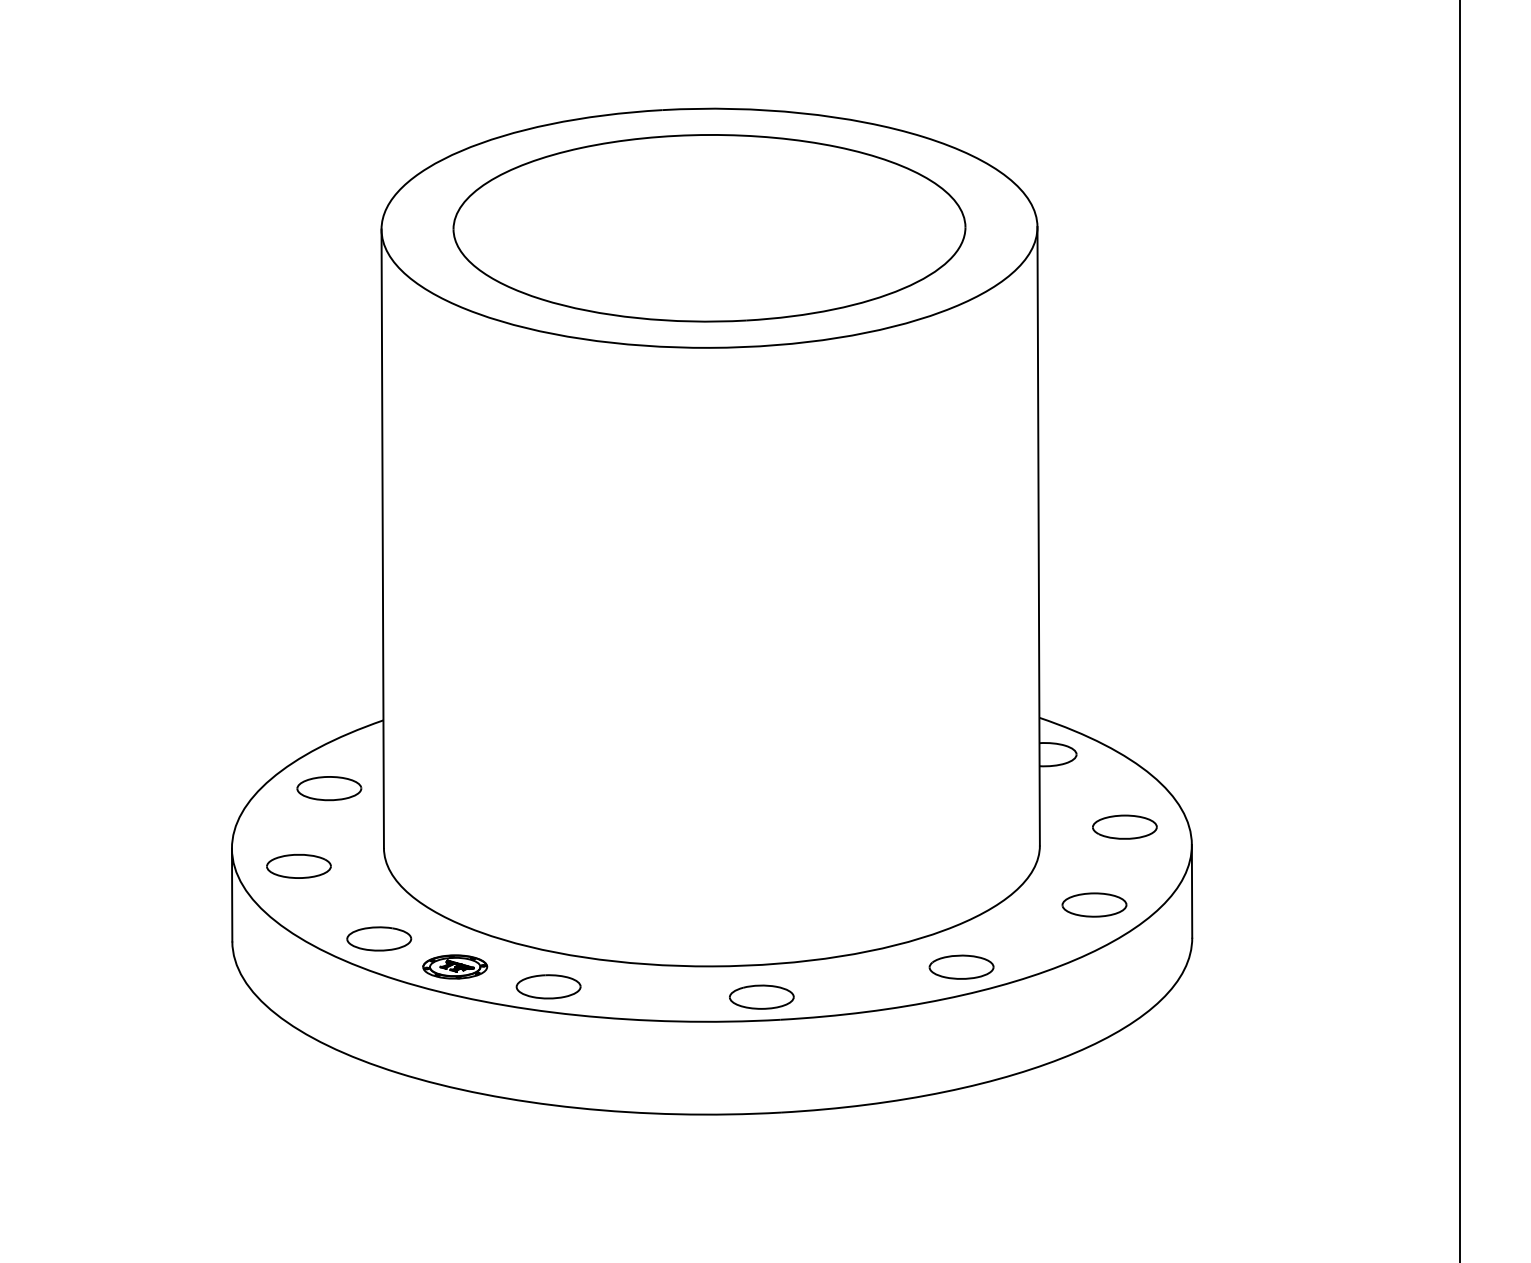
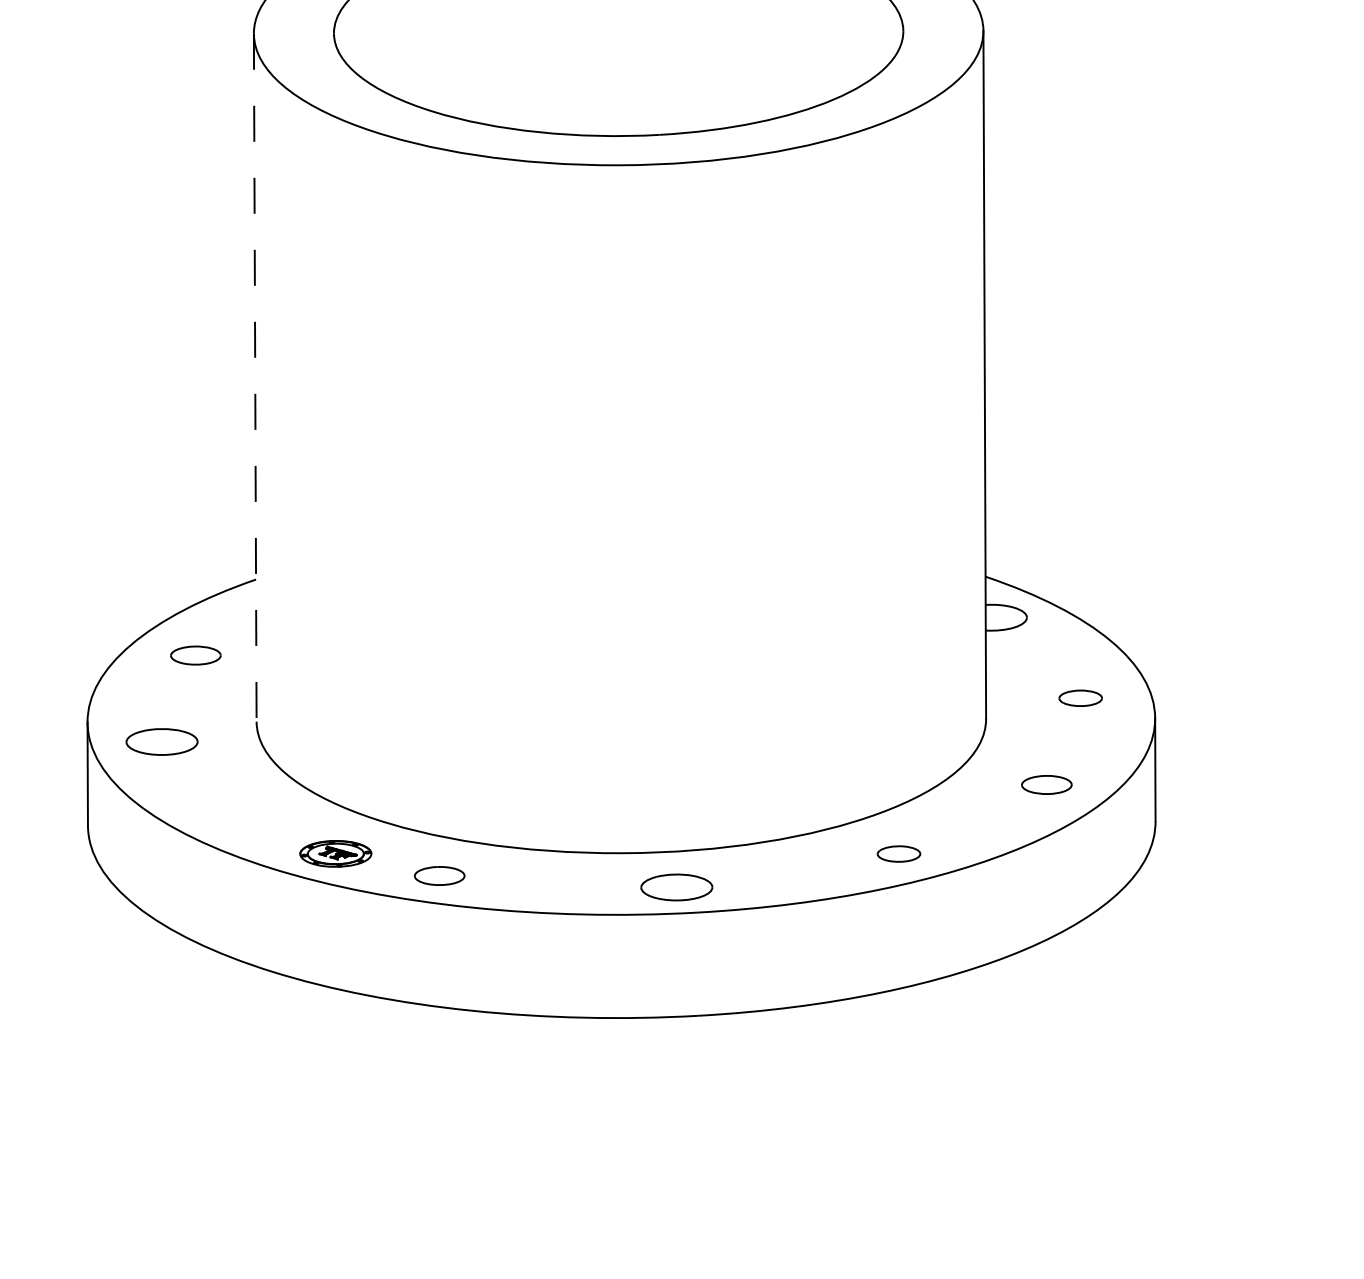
line: (382, 539) -> (254, 378), solid -> dashed
part: (329, 788) -> (196, 655), size x0.7
part: (1124, 826) -> (1080, 697), size x0.6
part: (1094, 904) -> (1046, 784), size x0.7
part: (379, 938) -> (251, 822), removed
part: (961, 966) -> (898, 853), size x0.6
part: (548, 986) -> (439, 875), size x0.7

